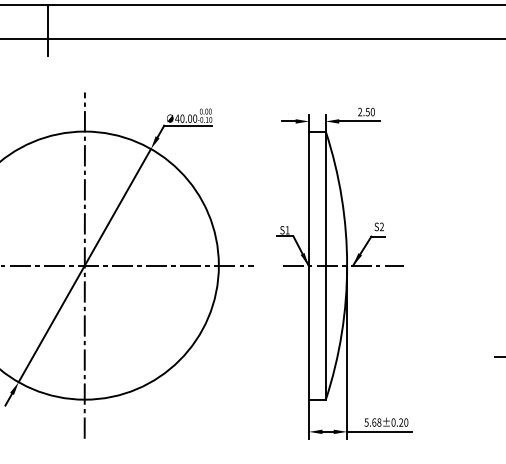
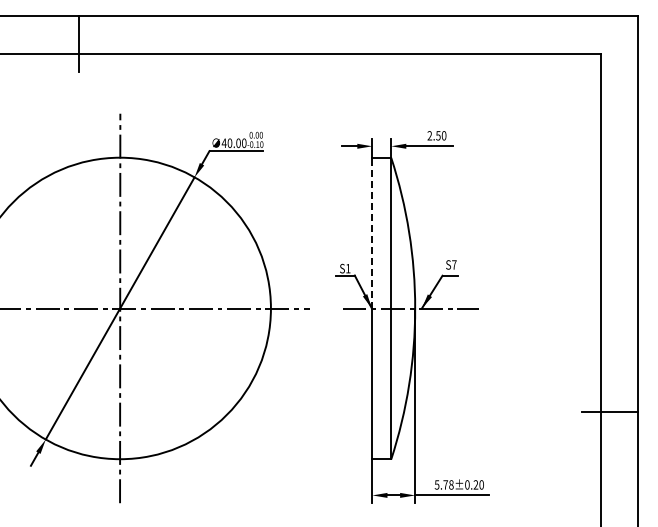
line: (309, 198) -> (372, 232), solid -> dashed
text: (382, 226) -> (454, 264), S2 -> S7
text: (374, 422) -> (445, 484), 5.68±0.20 -> 5.78±0.20

